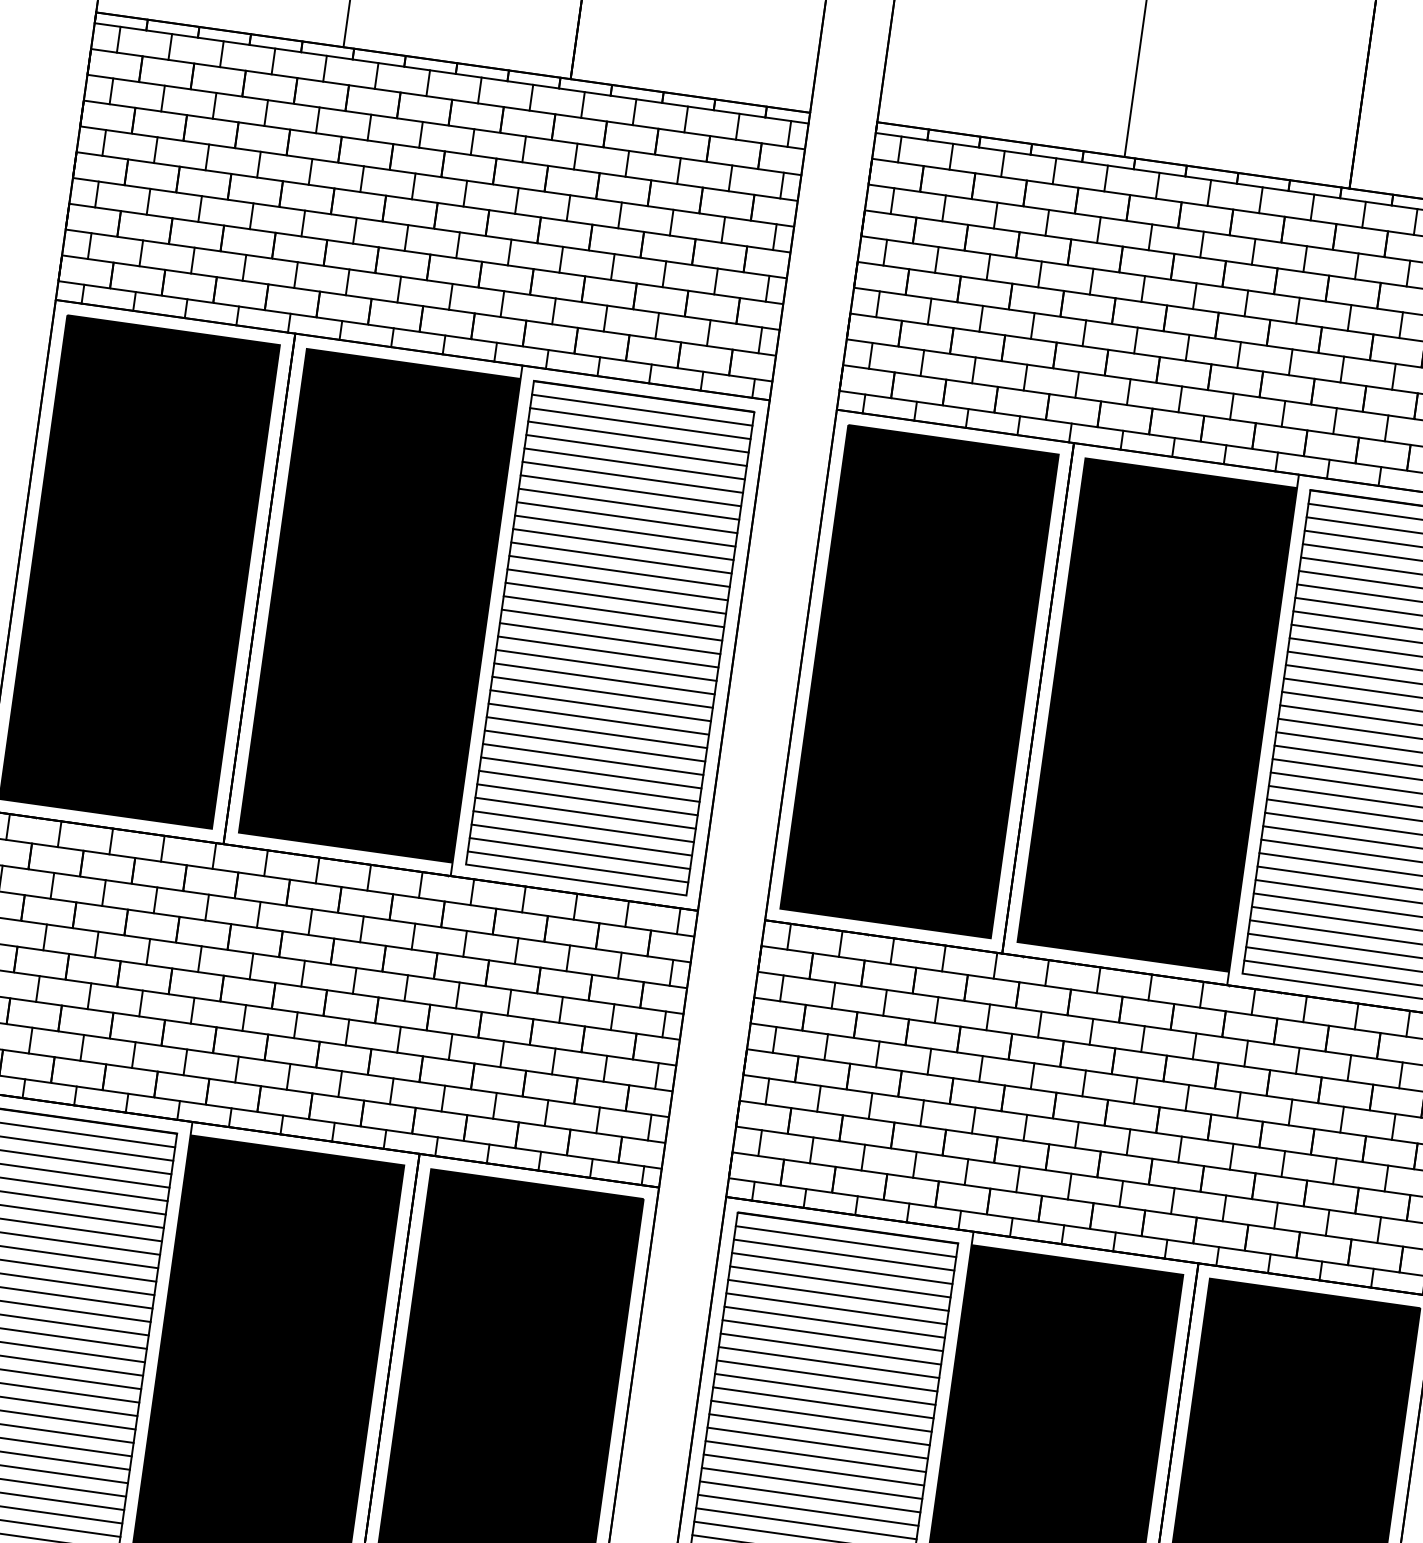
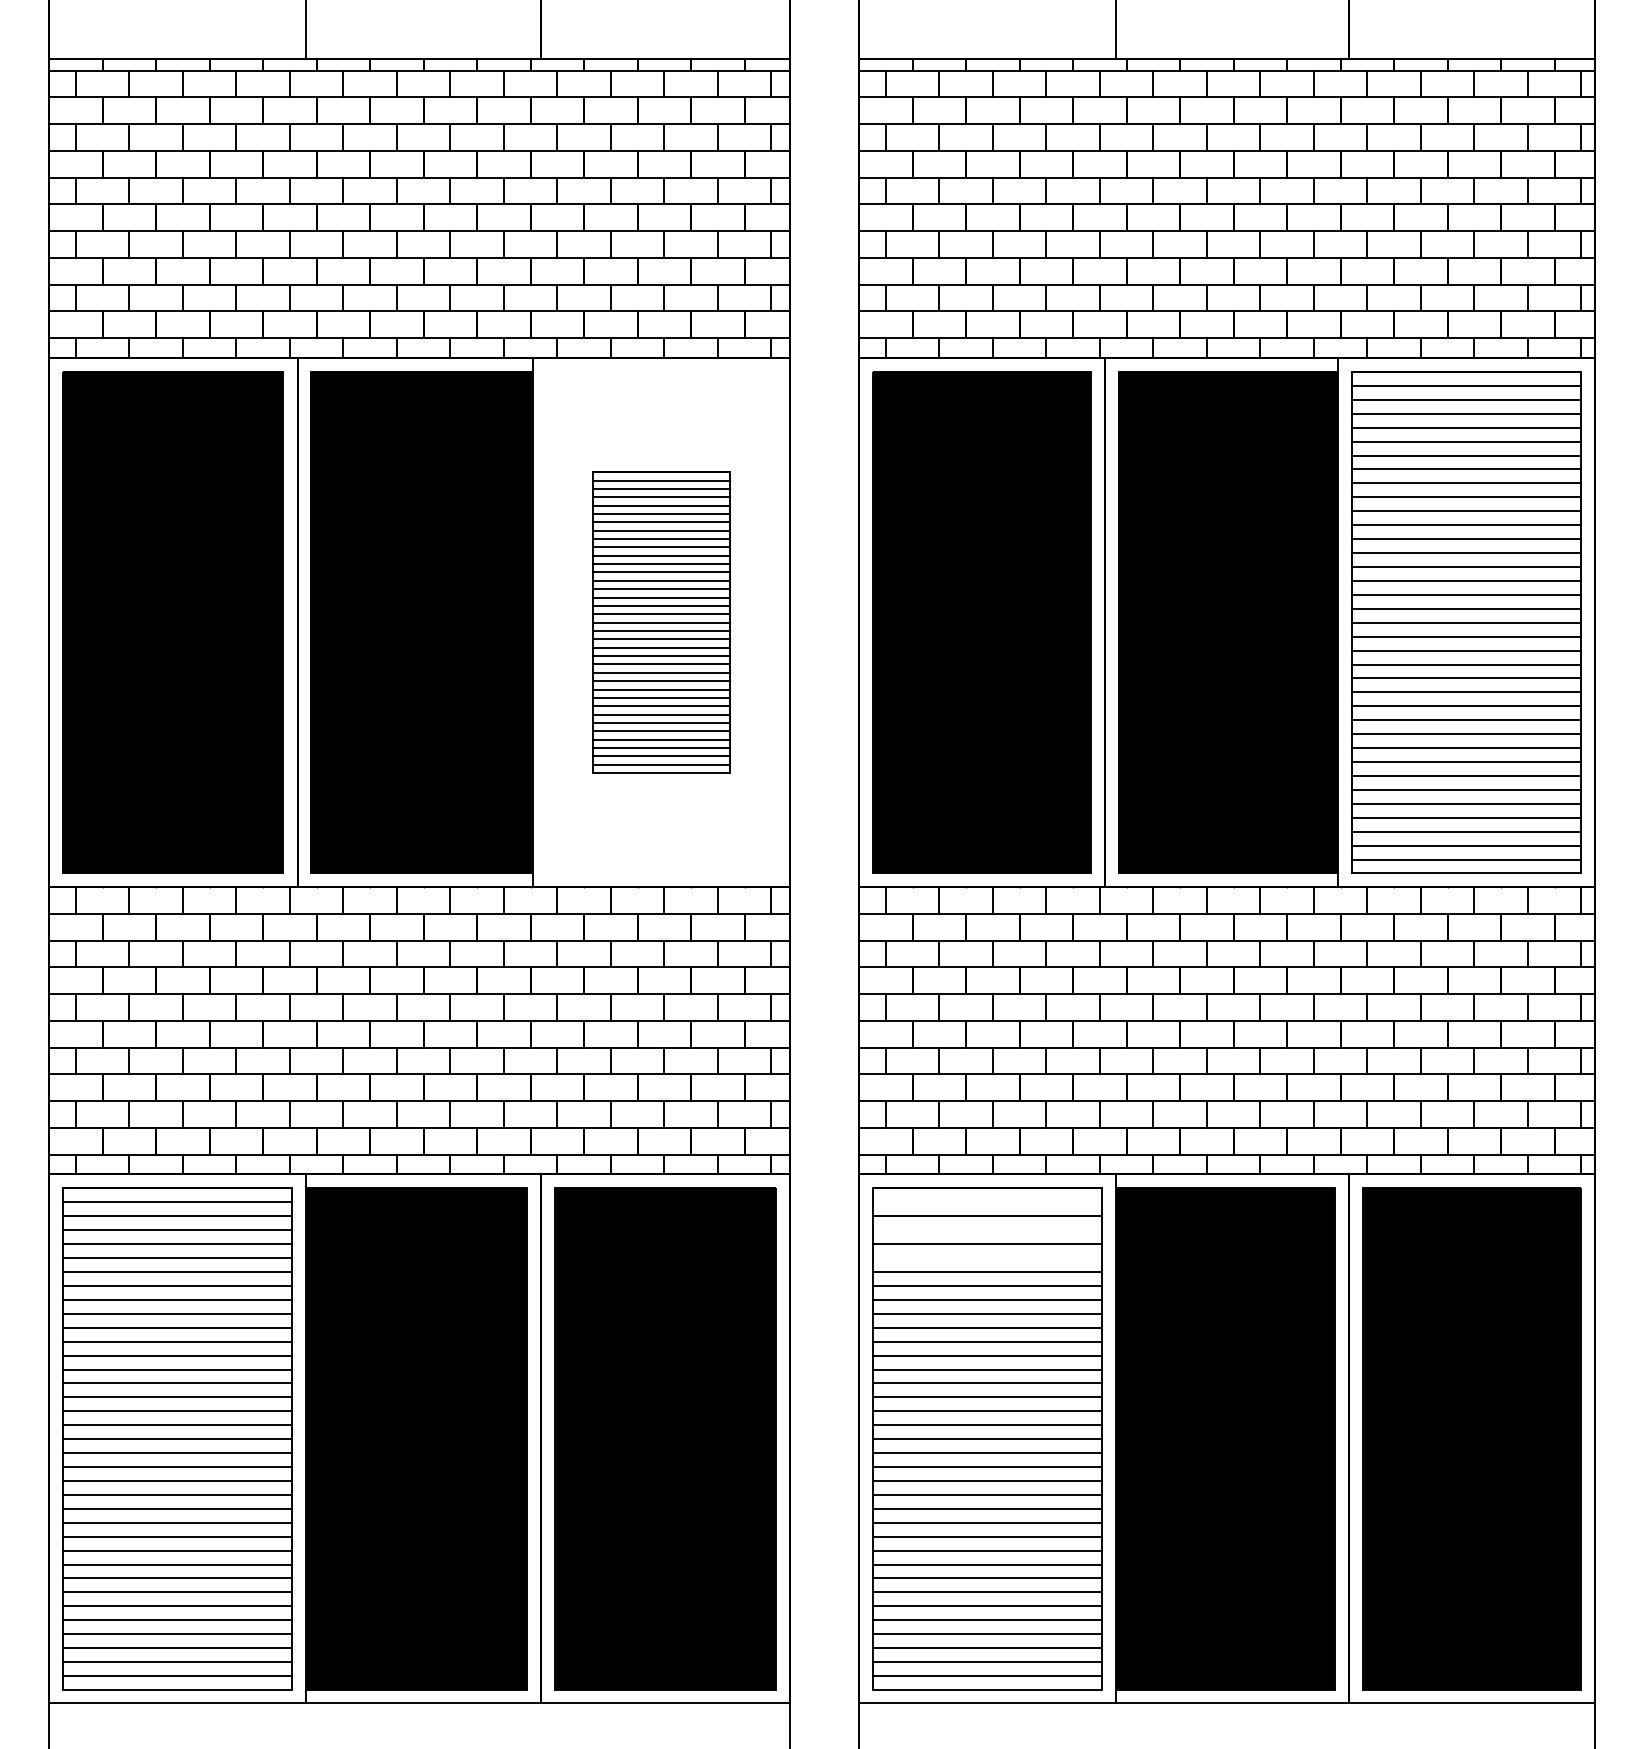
part: (610, 638) -> (661, 622), size x0.6
line: (846, 1241) -> (987, 1202), removed
line: (842, 1268) -> (987, 1230), removed
line: (838, 1295) -> (987, 1258), removed

